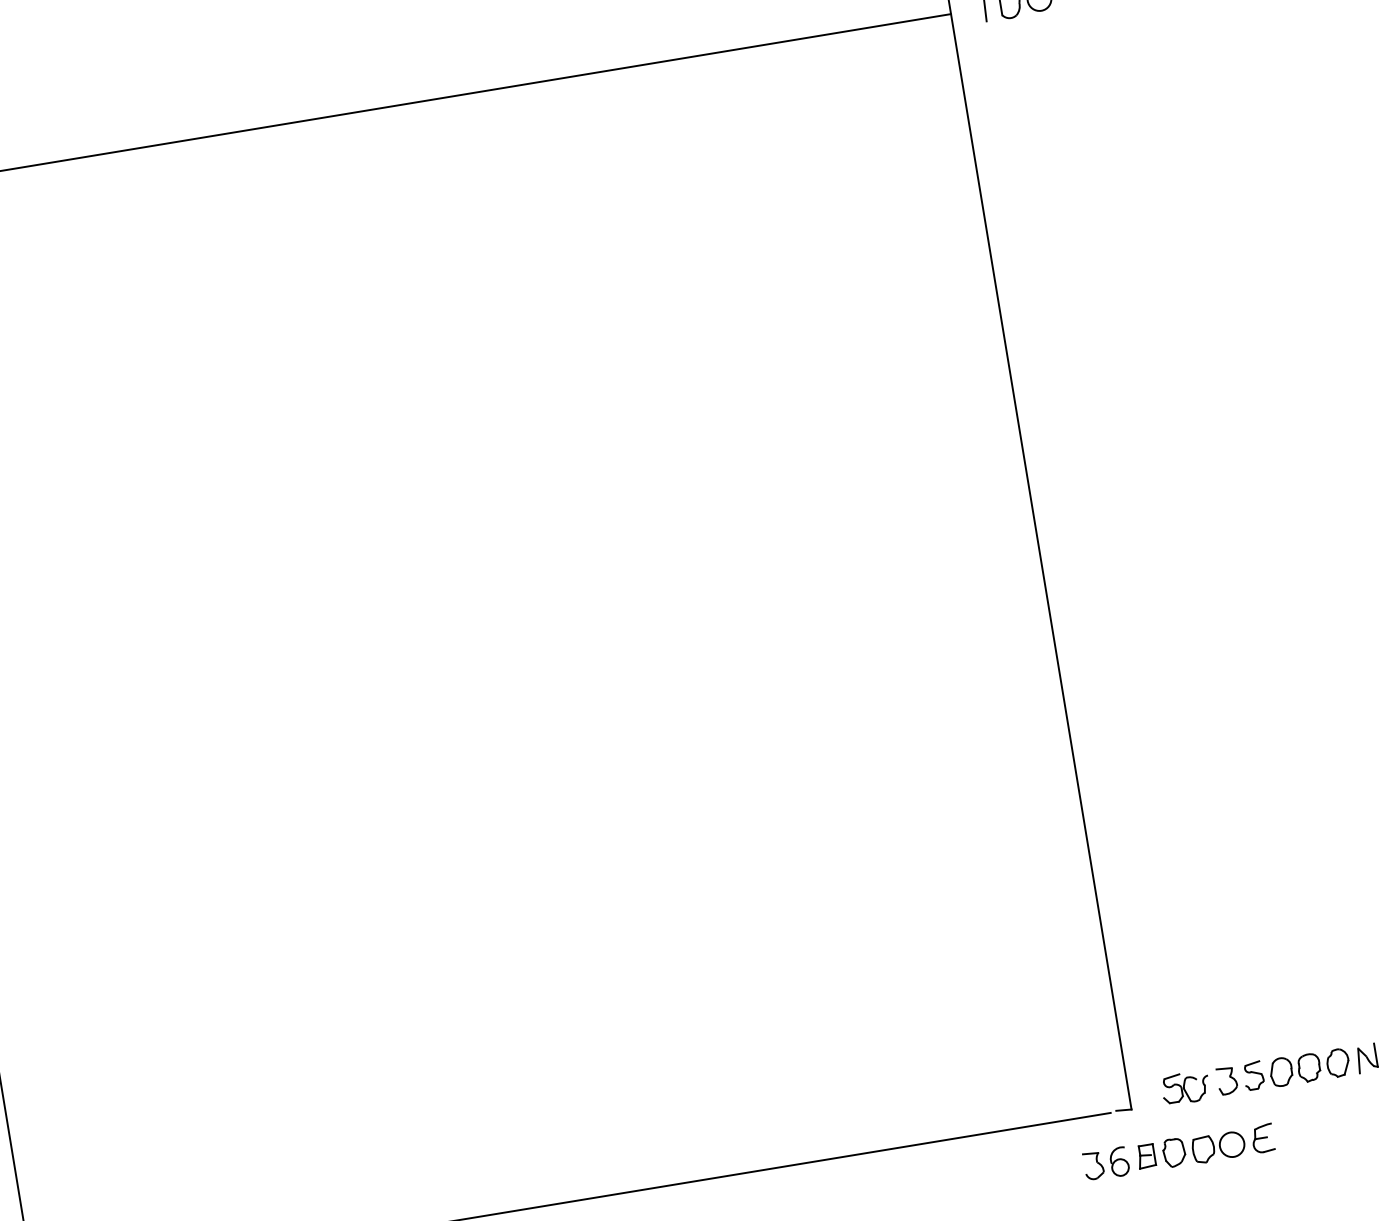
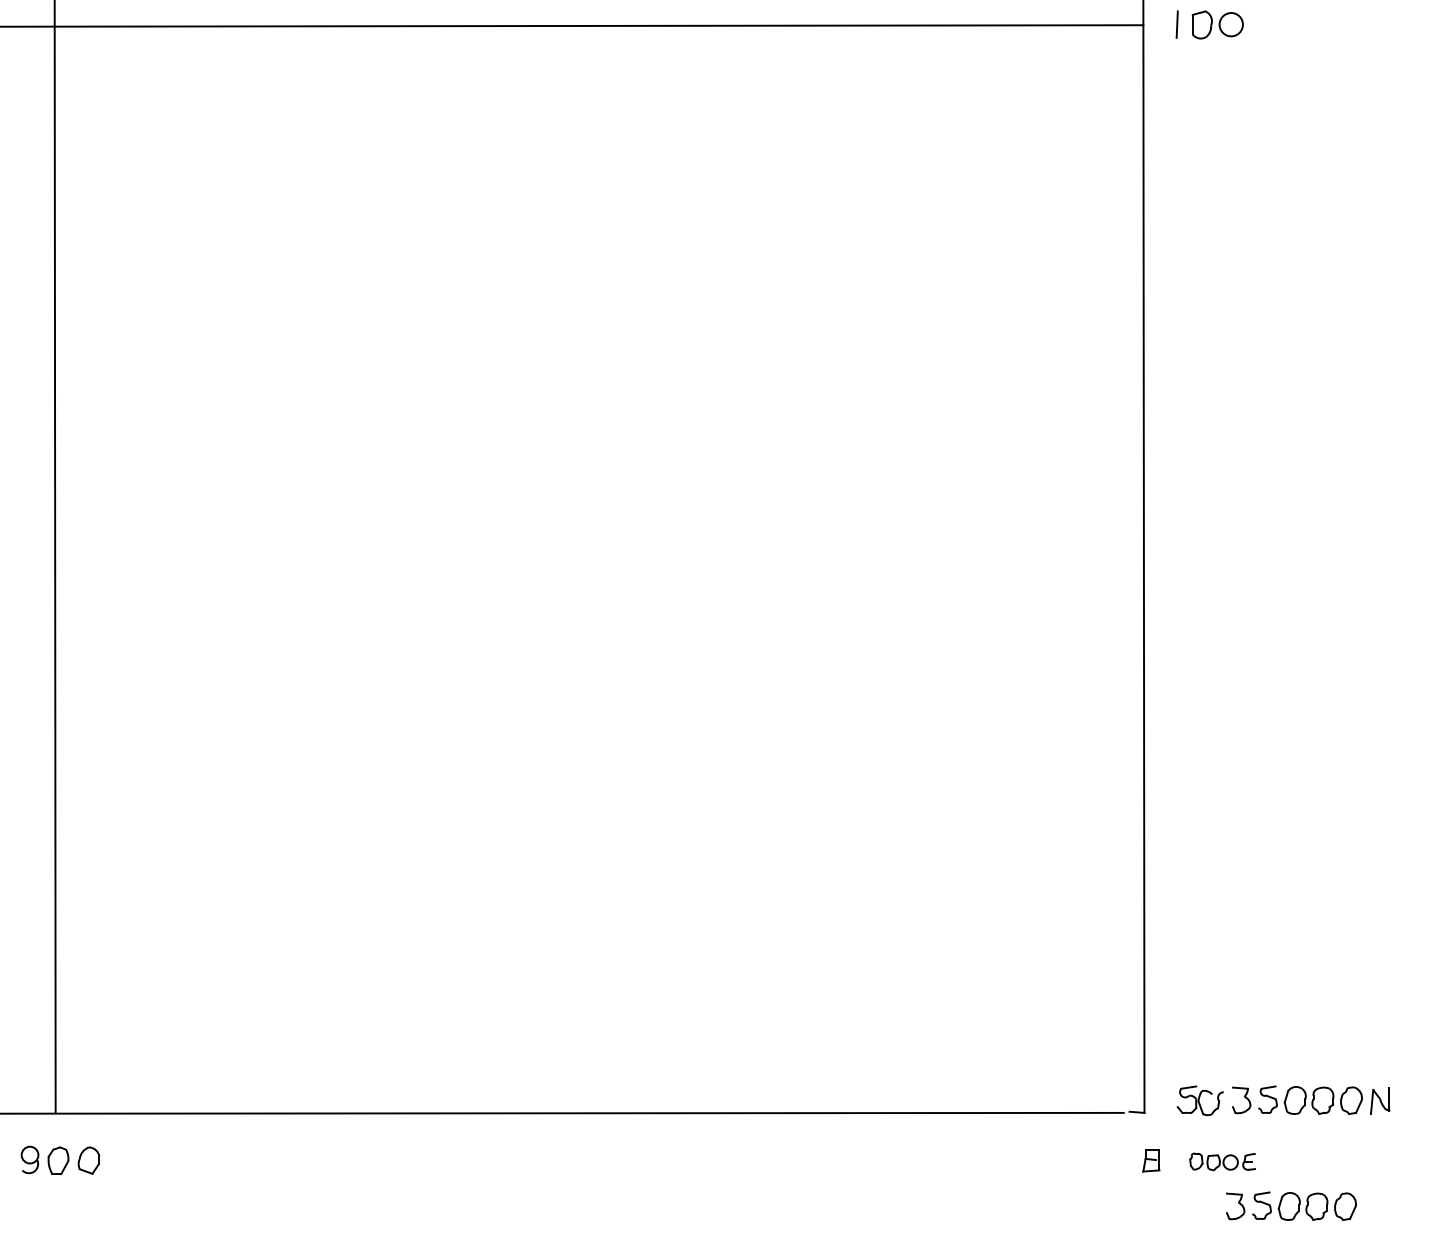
part: (1218, 1145) -> (1222, 1161), size x0.6
part: (1106, 1163) -> (1111, 1161), removed
part: (1294, 1178) -> (1291, 1205), added

